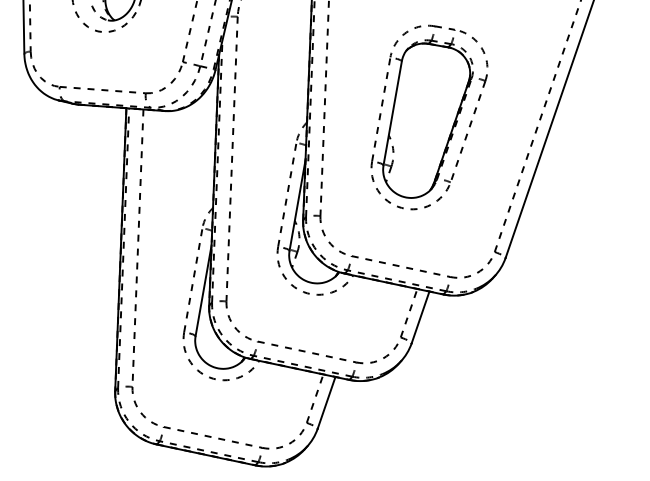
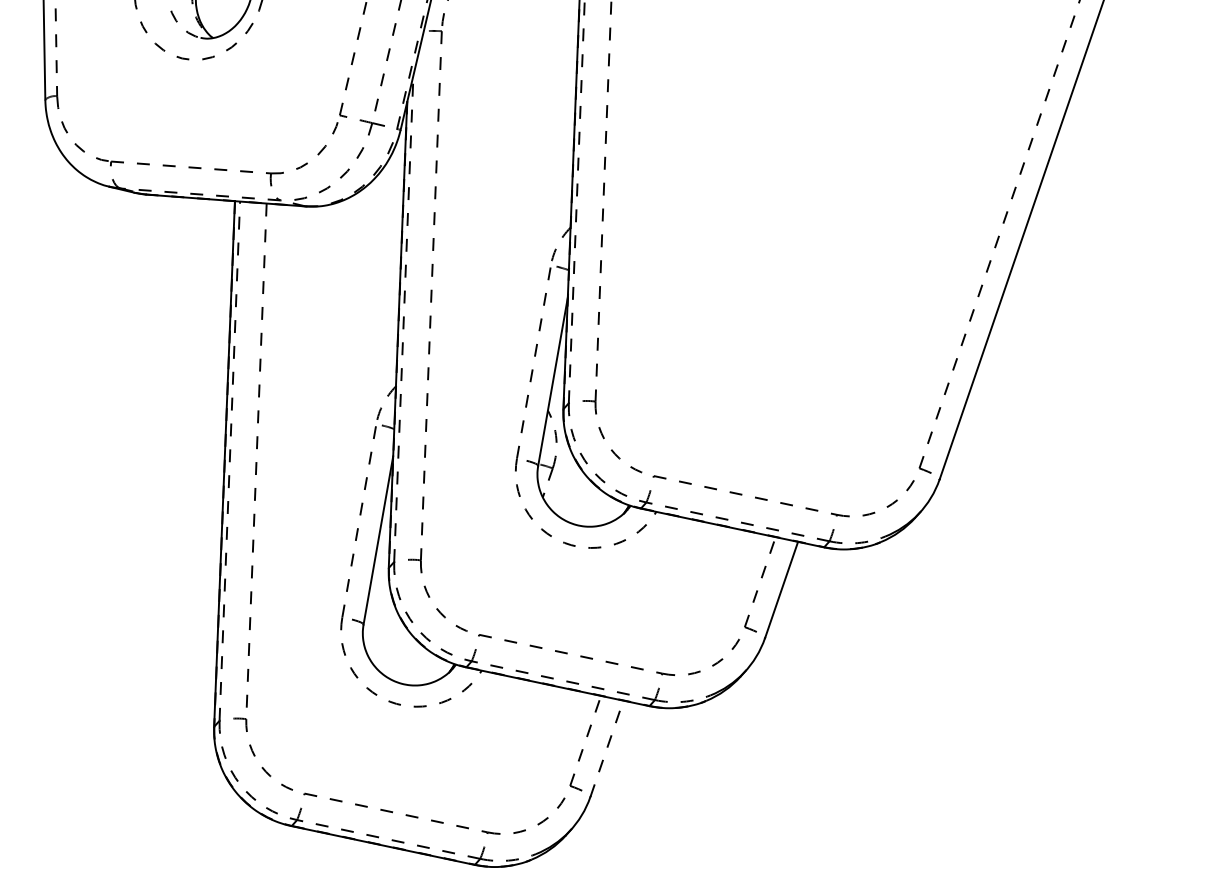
part: (429, 117) -> (798, 218), removed
line: (326, 402) -> (606, 748), solid -> dashed

